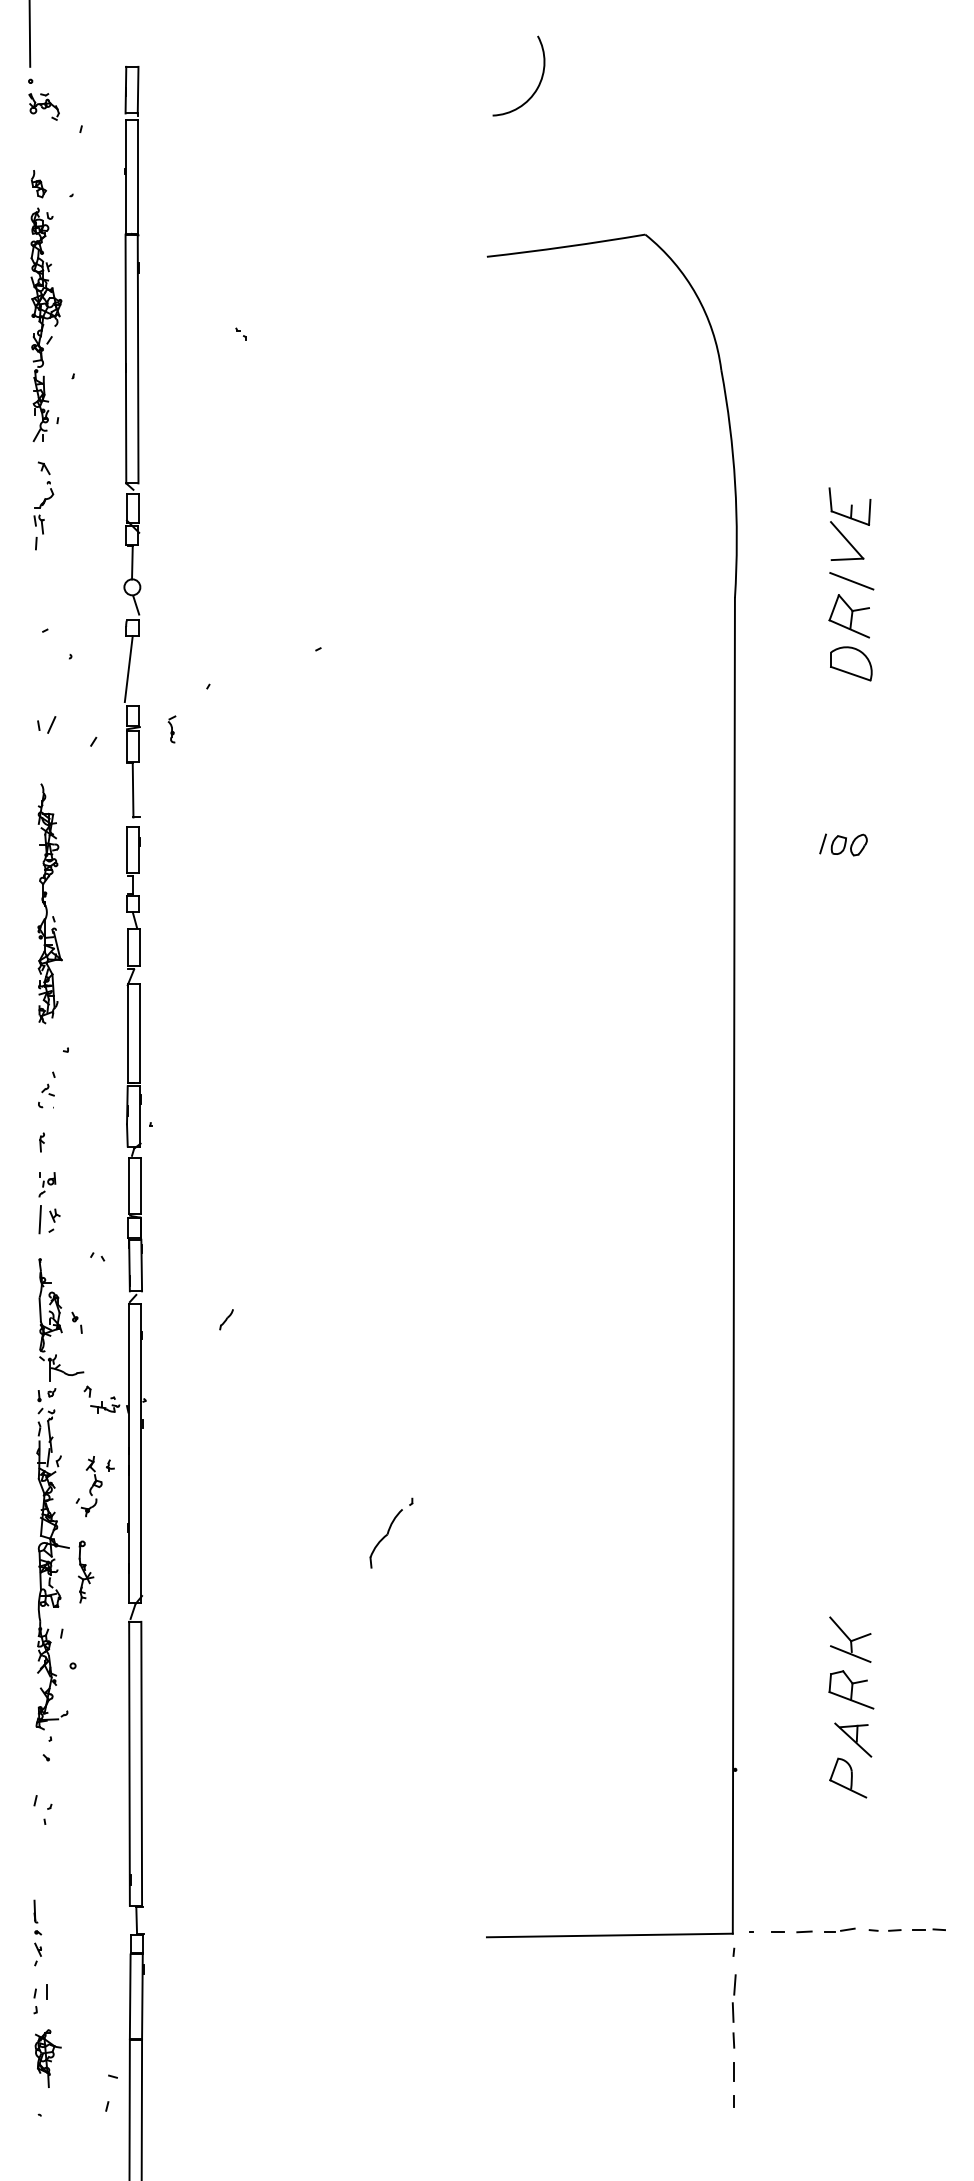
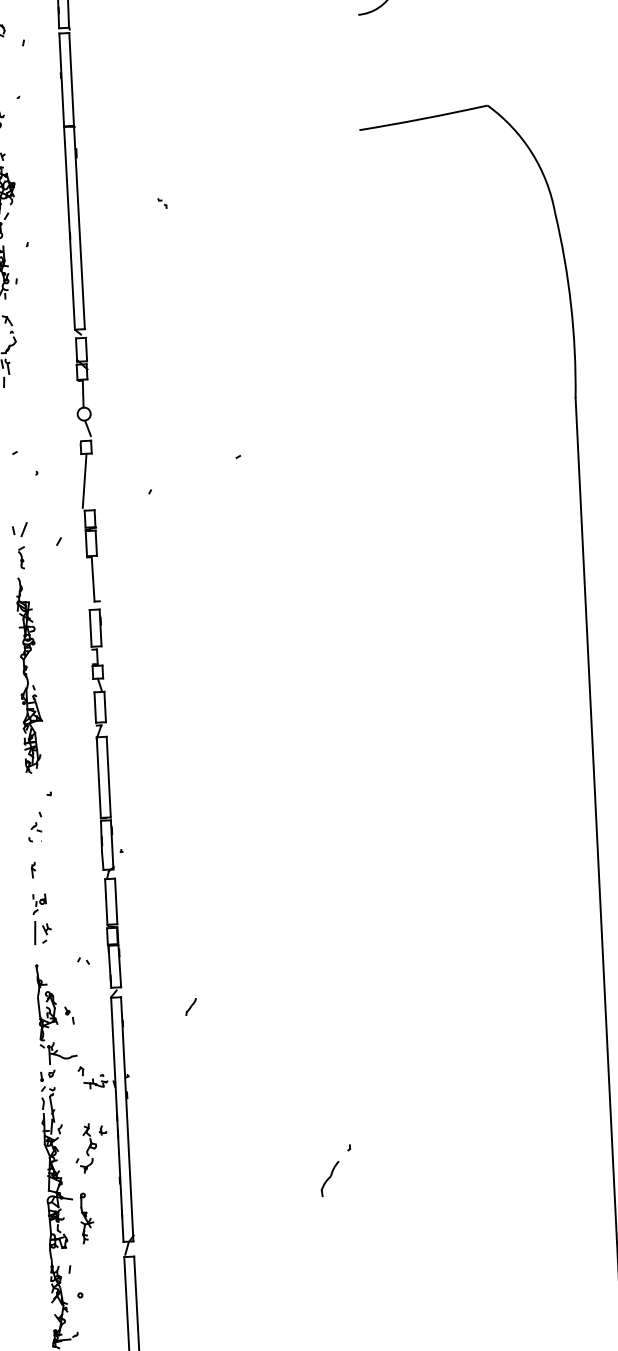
part: (171, 729) -> (21, 557), moved
part: (386, 1538) -> (330, 1178), size x0.71

